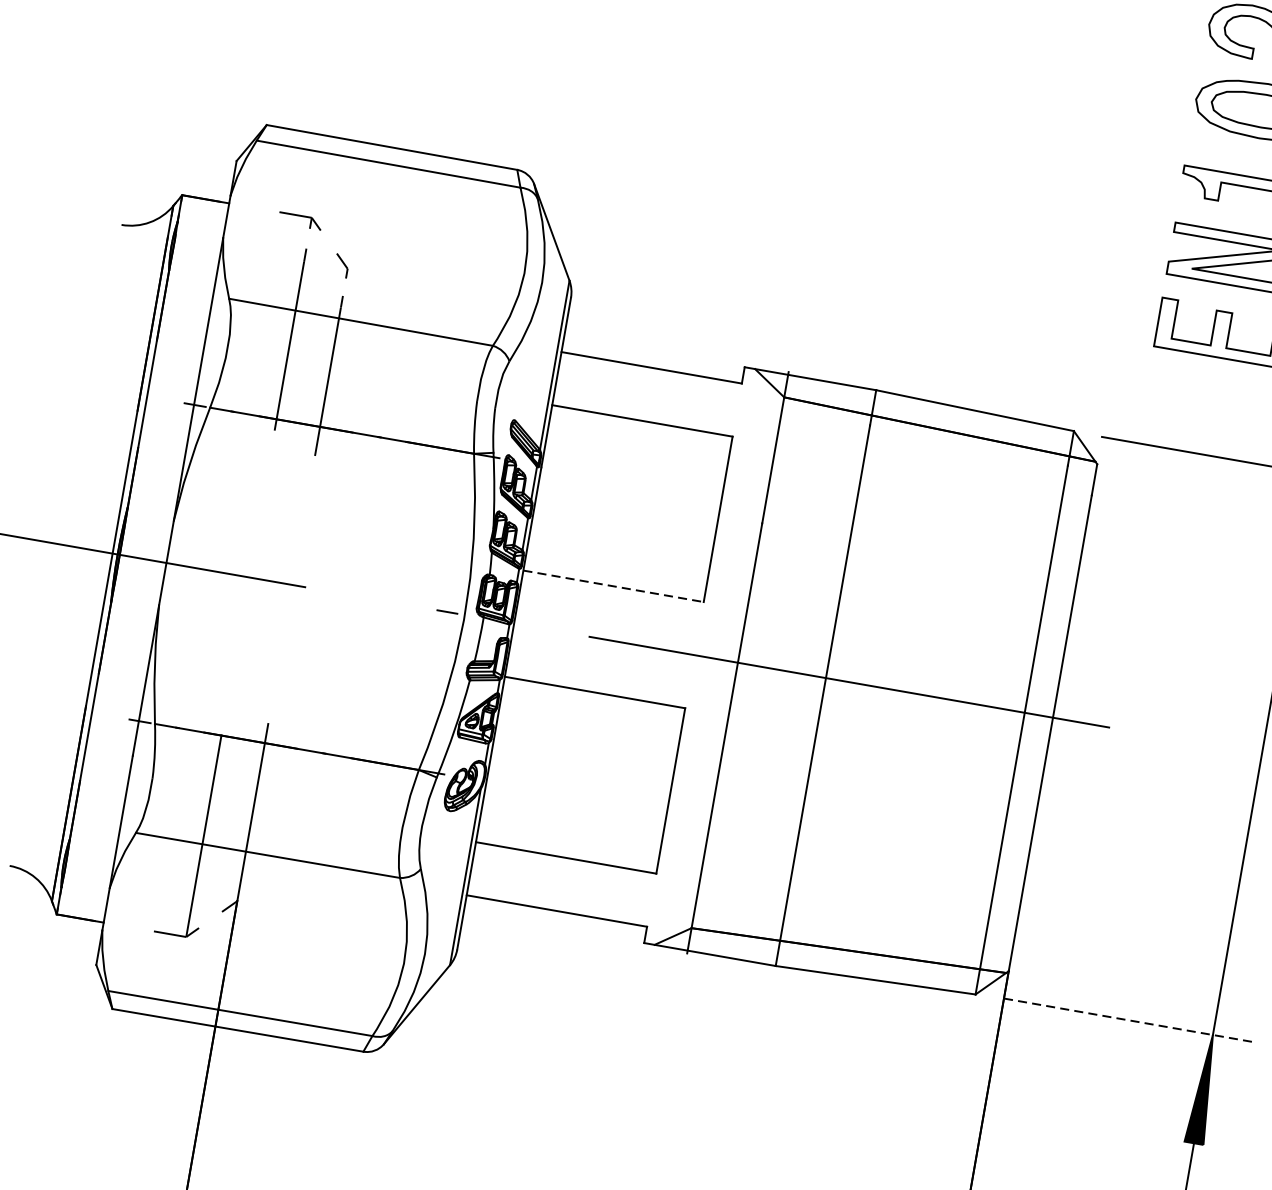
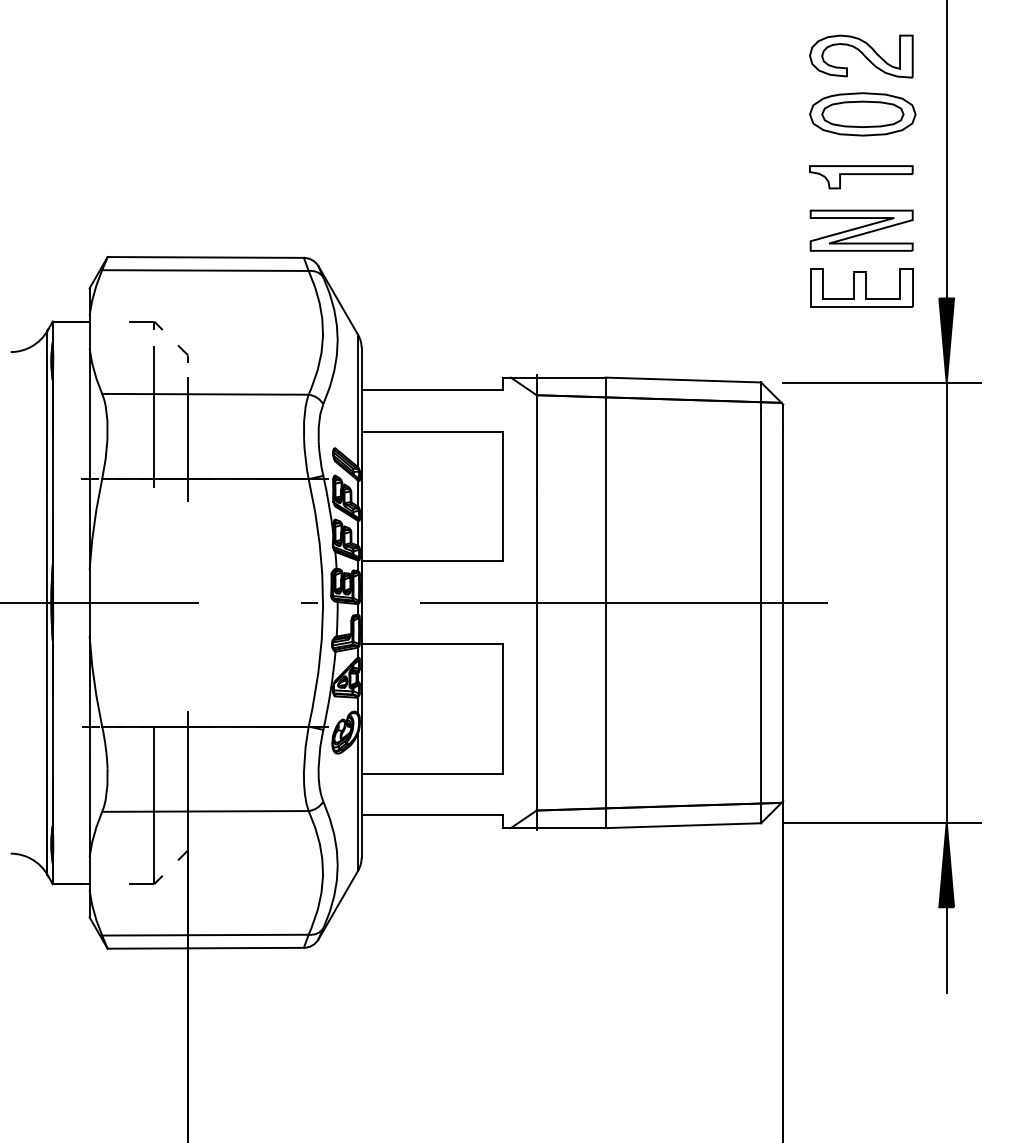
line: (613, 586) -> (432, 561), dashed -> solid
line: (1129, 1020) -> (881, 822), dashed -> solid

